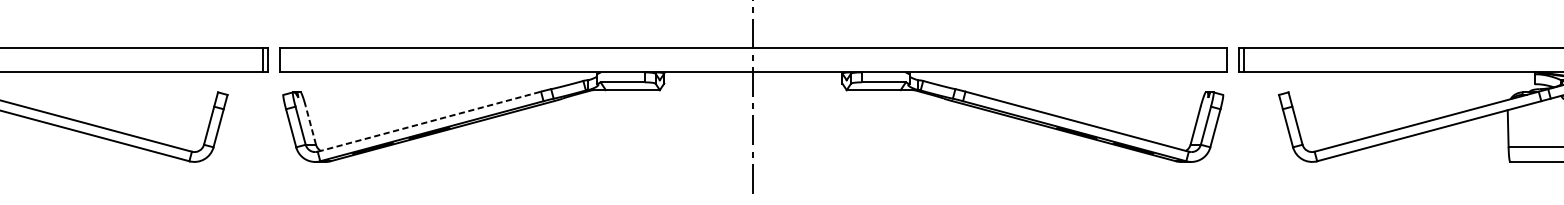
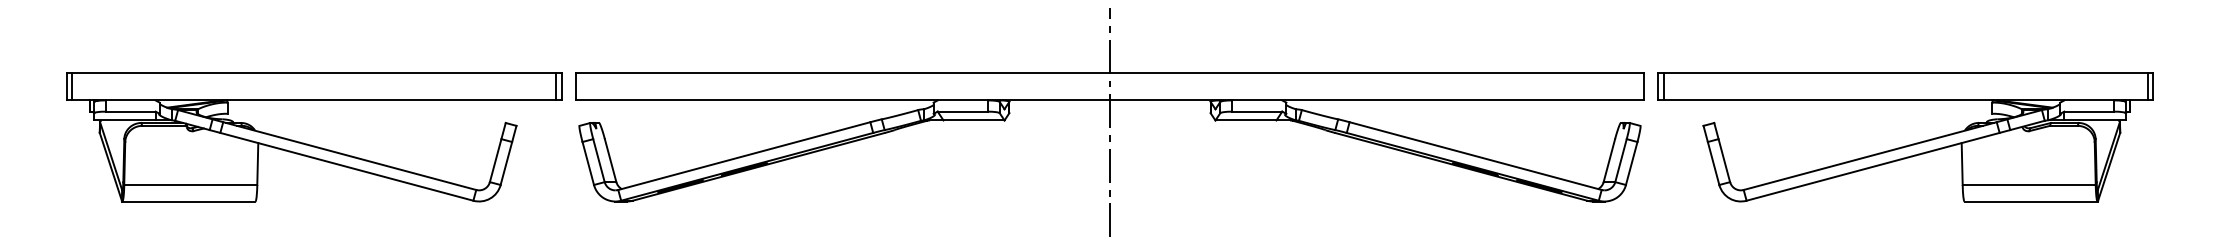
line: (429, 122) -> (744, 156), dashed -> solid
line: (310, 125) -> (610, 160), dashed -> solid

